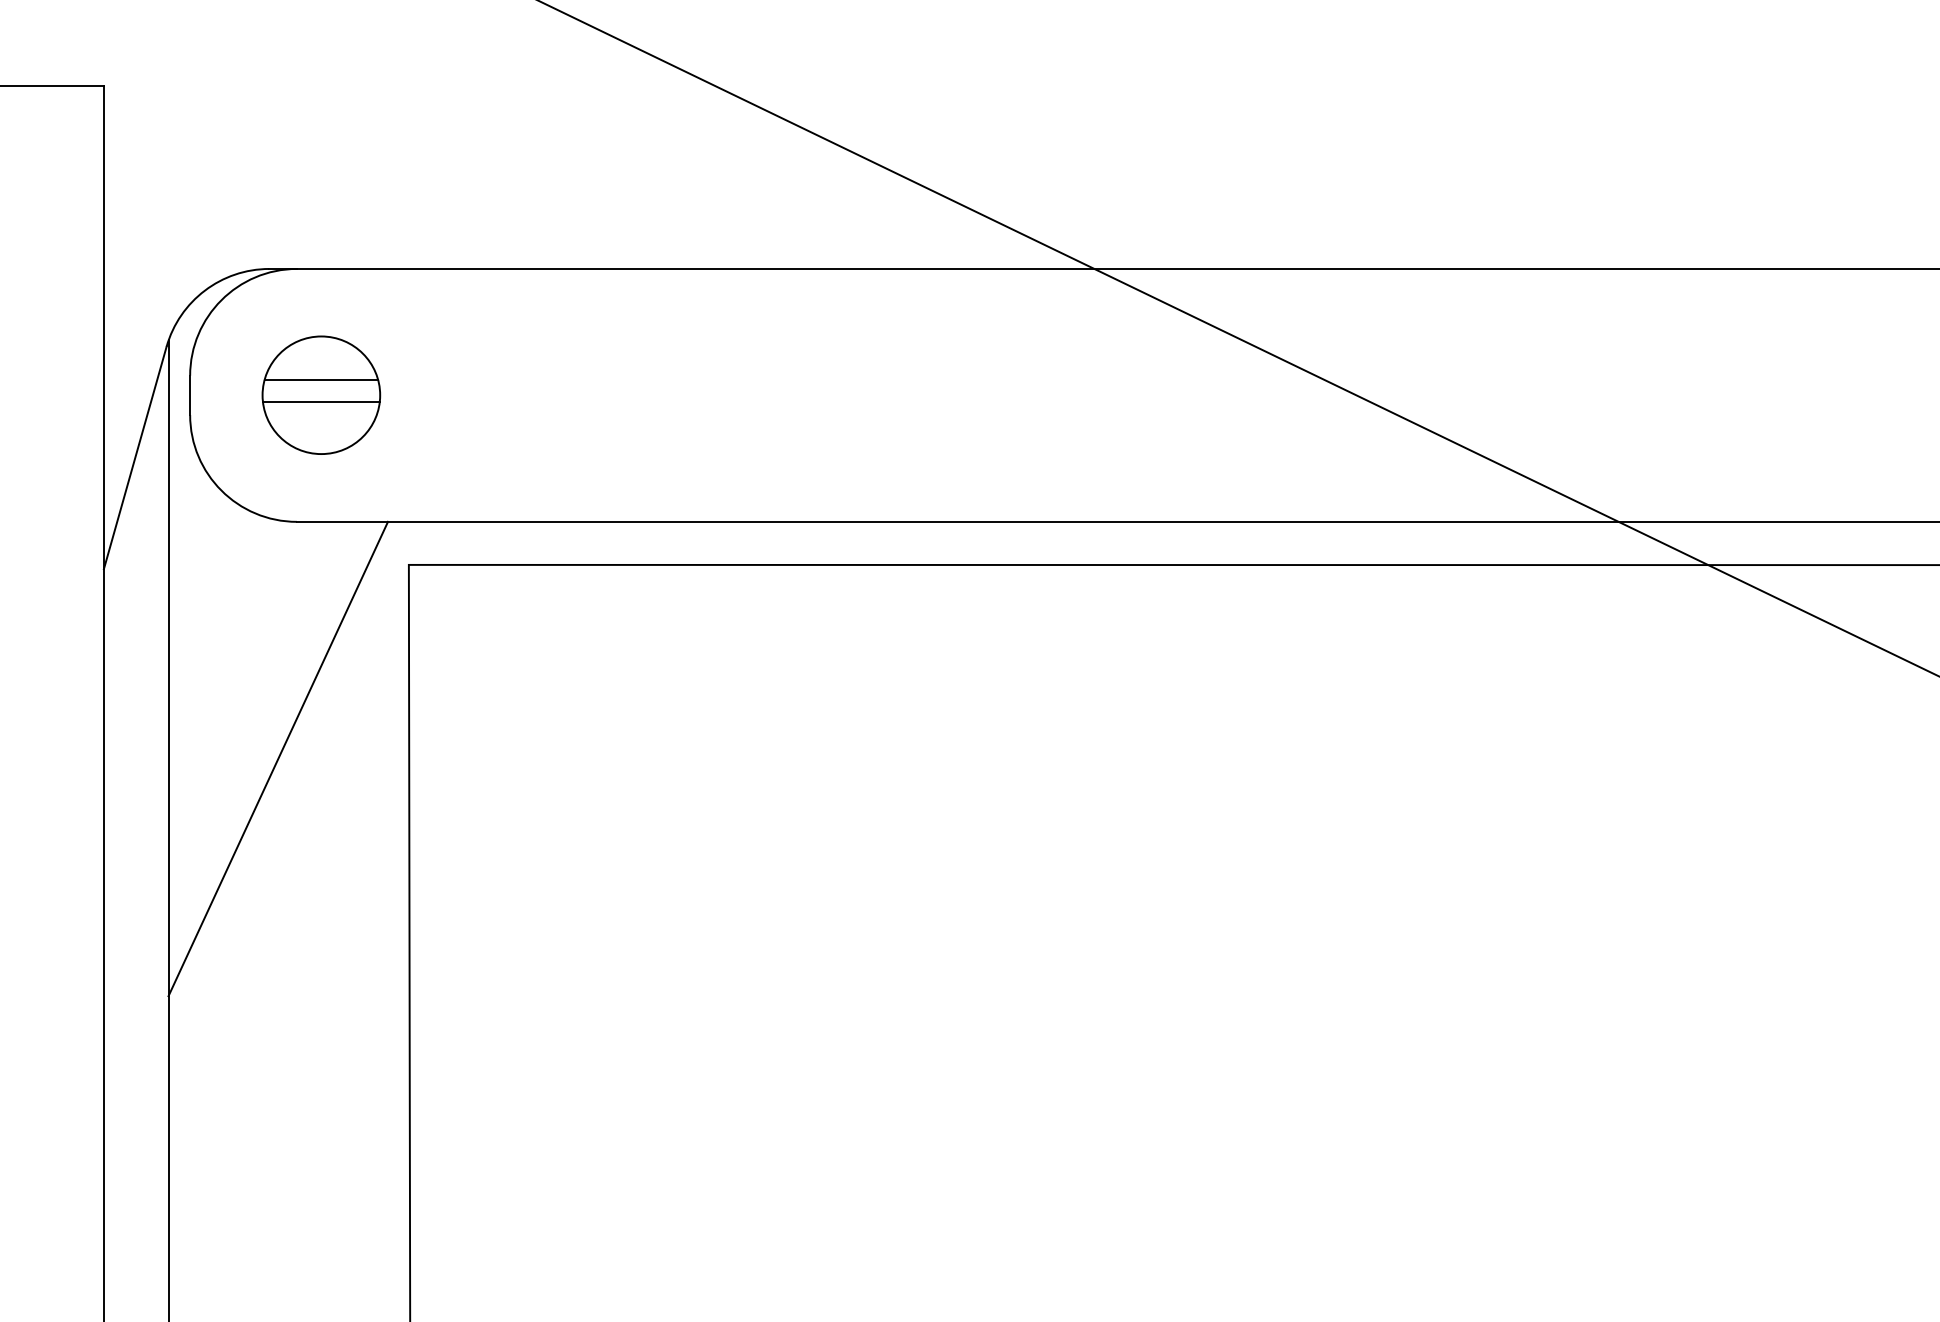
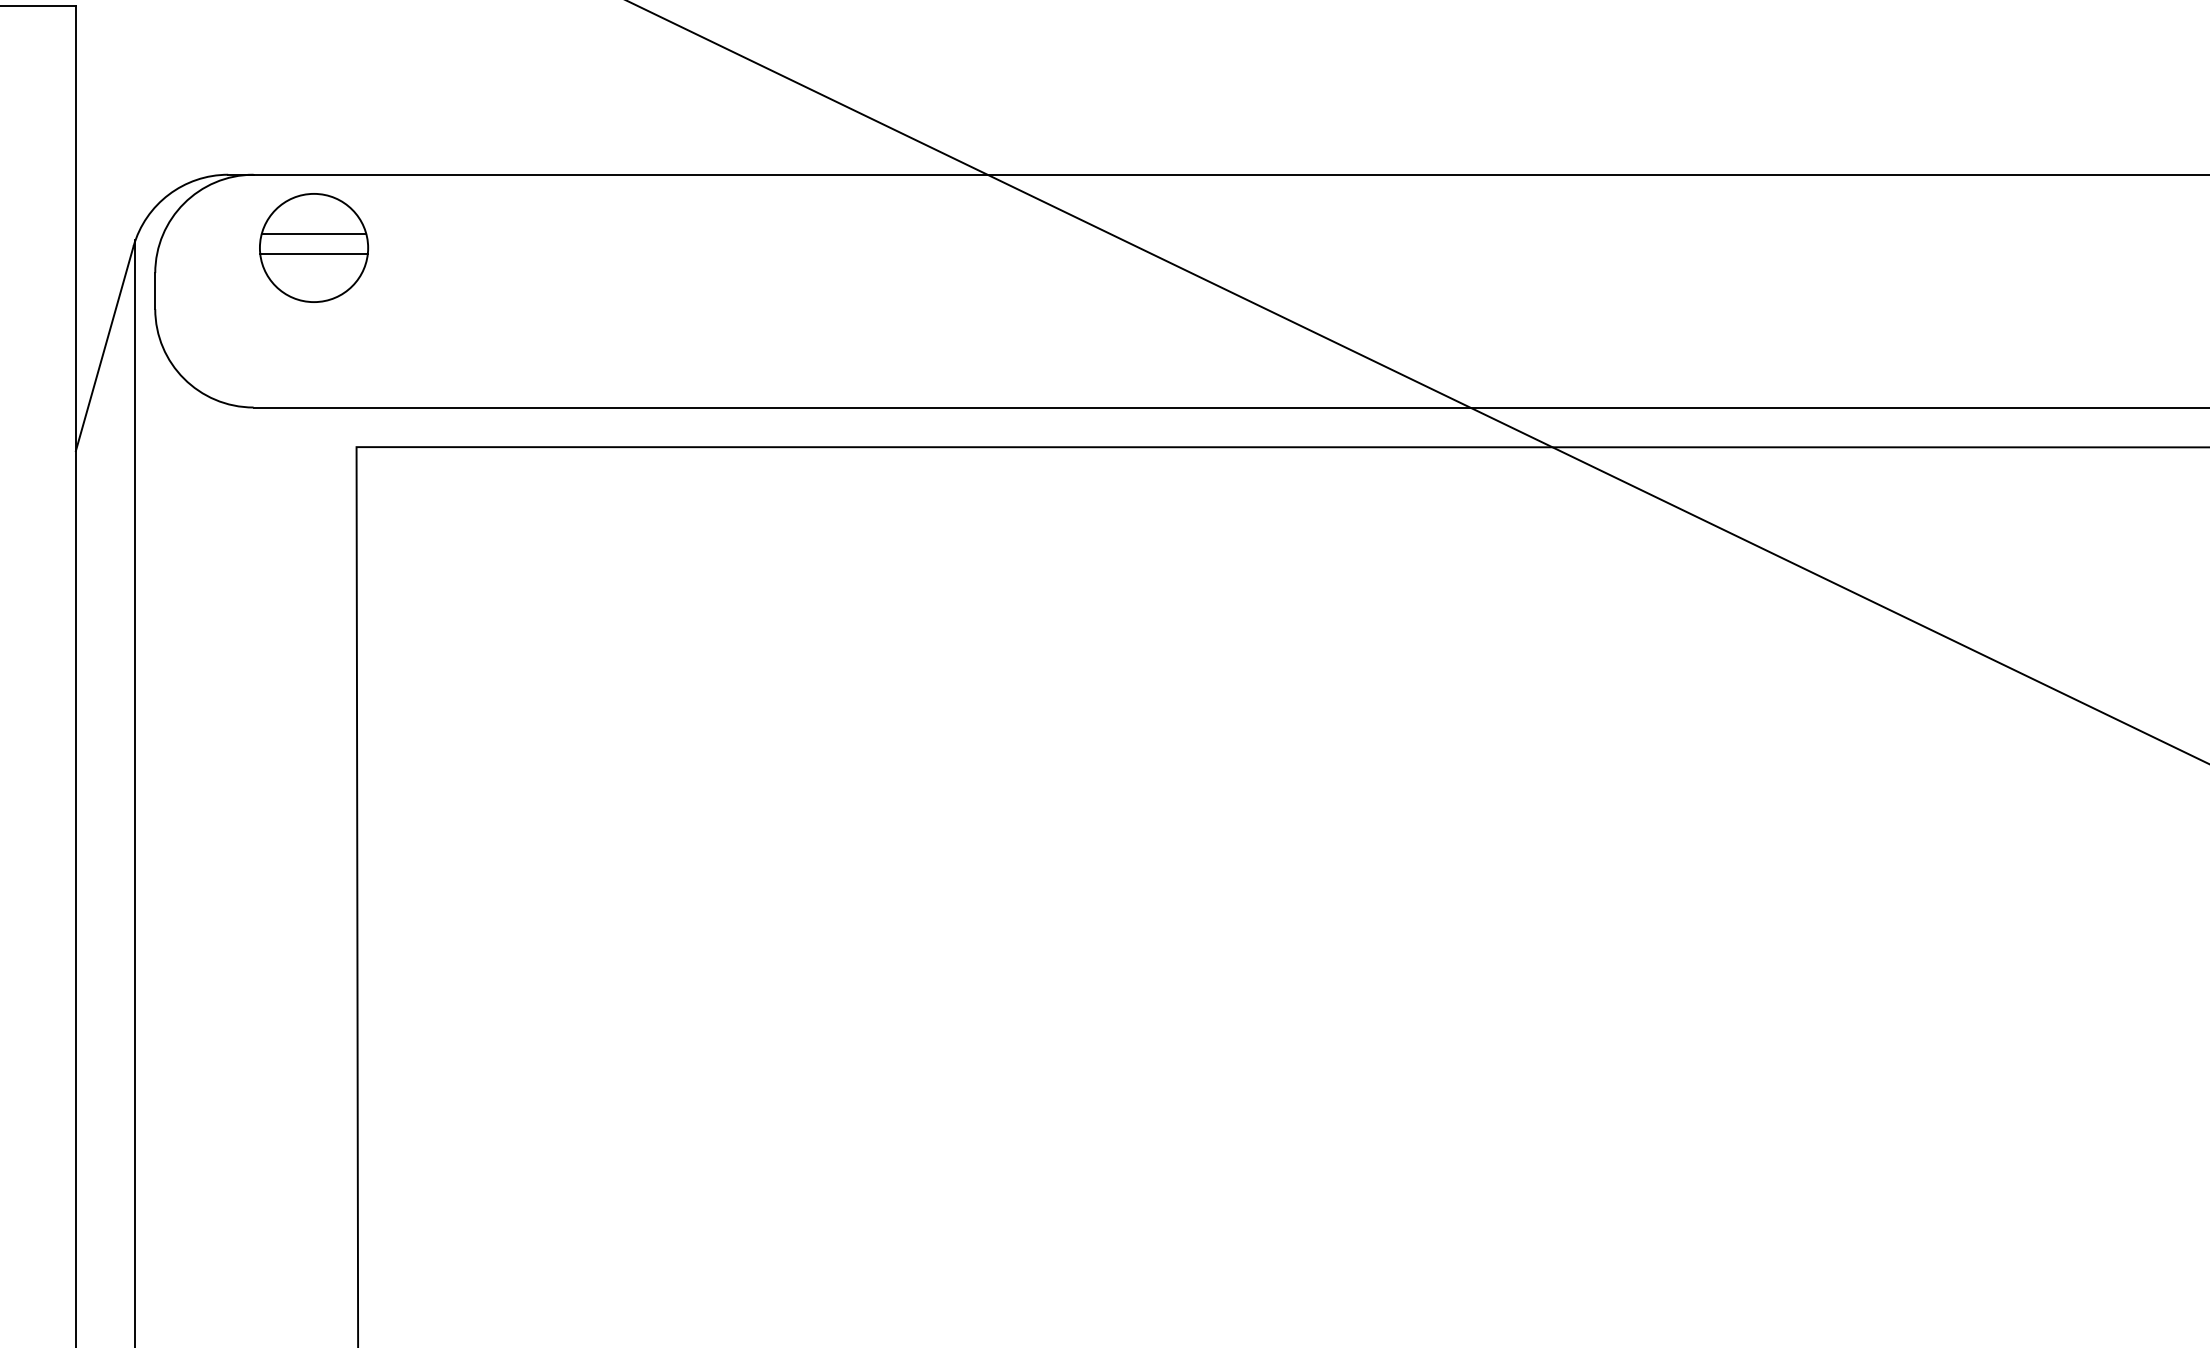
part: (321, 394) -> (314, 247), moved
line: (278, 758) -> (236, 625), removed

